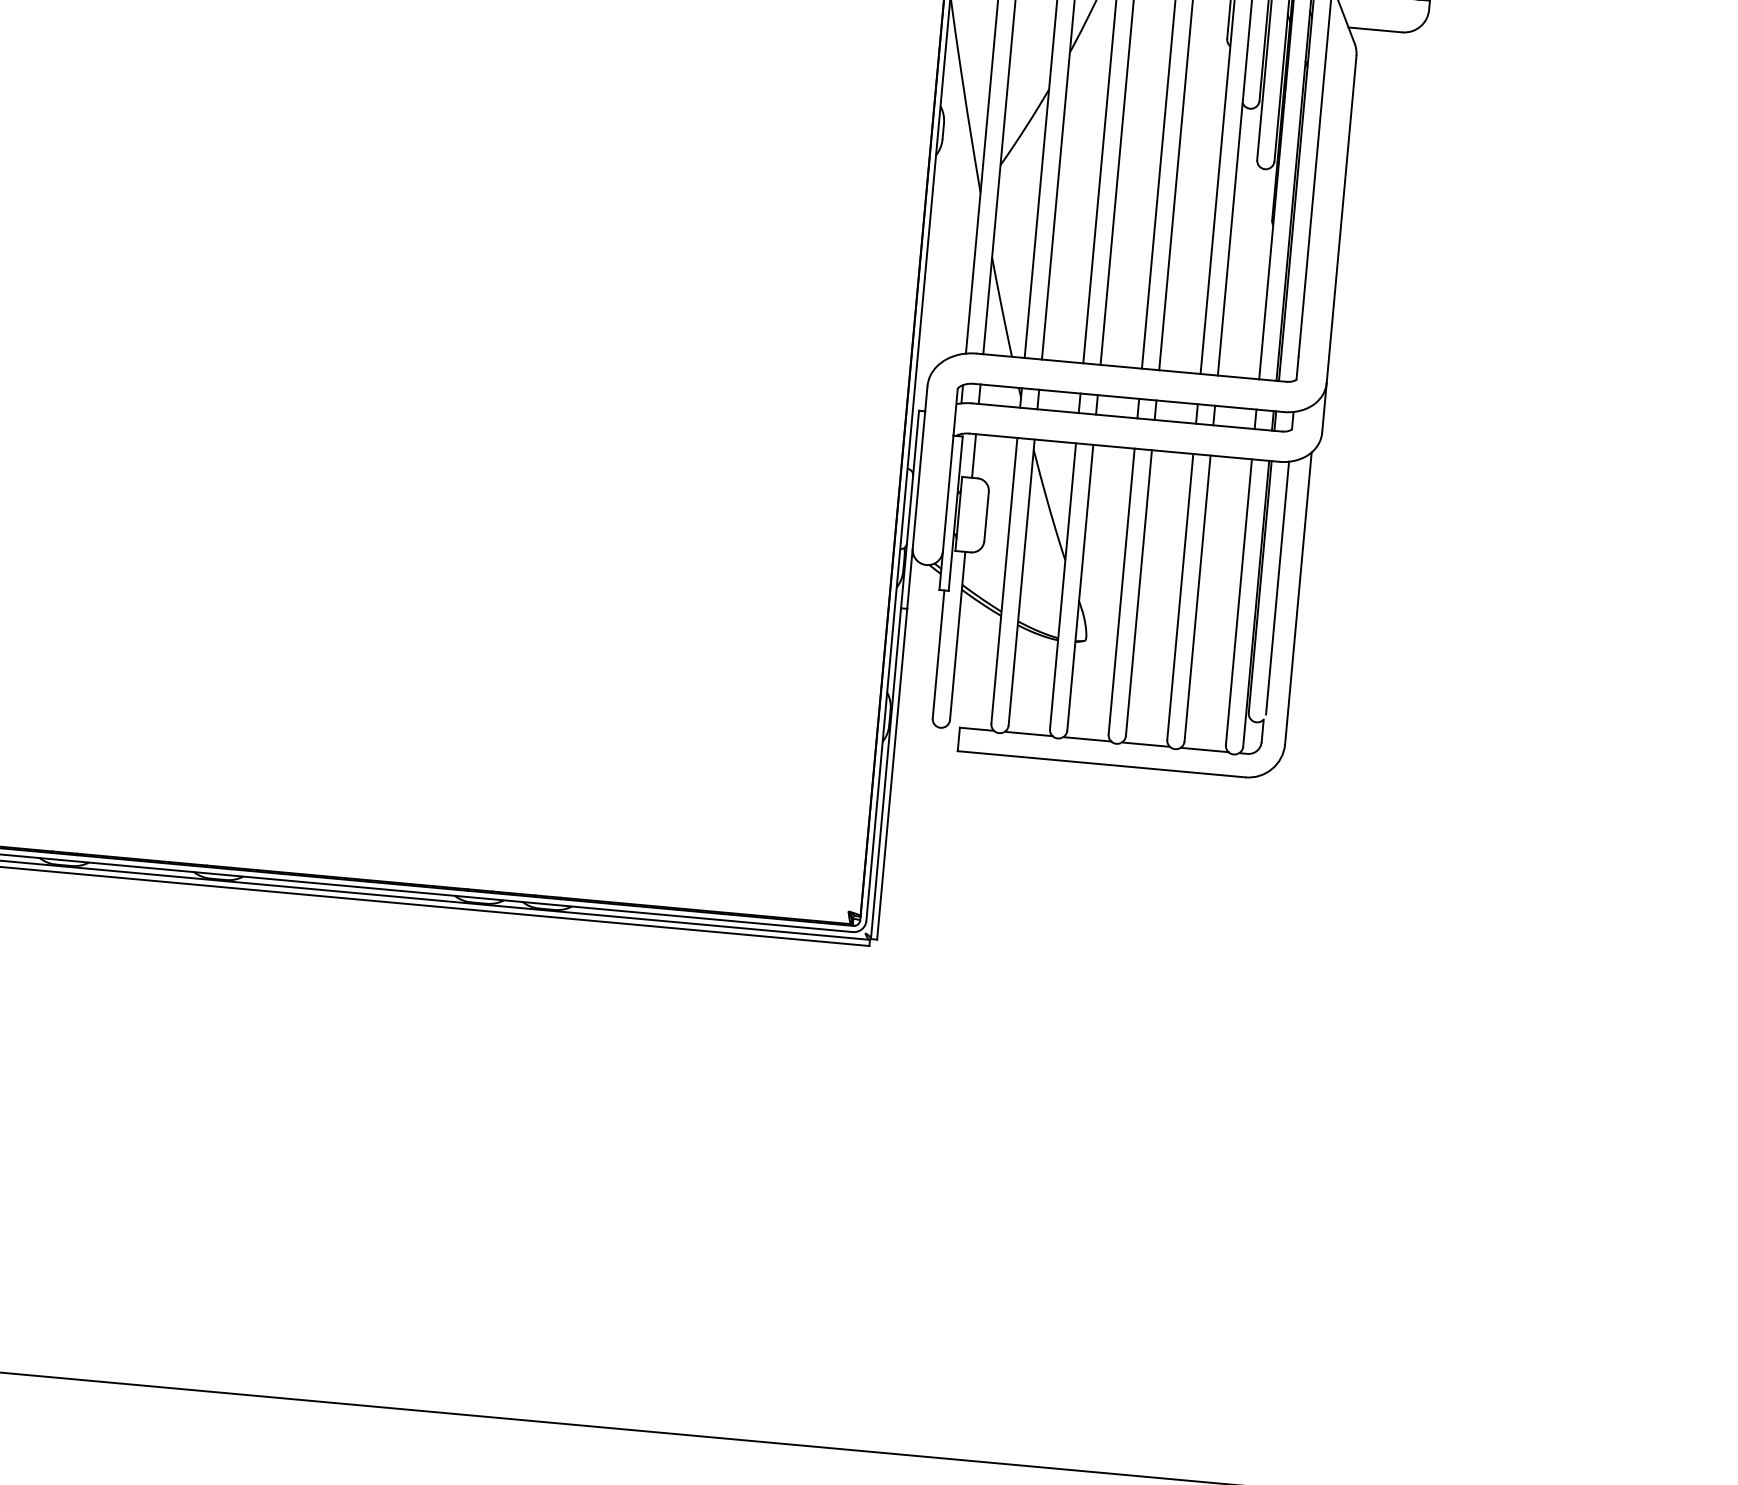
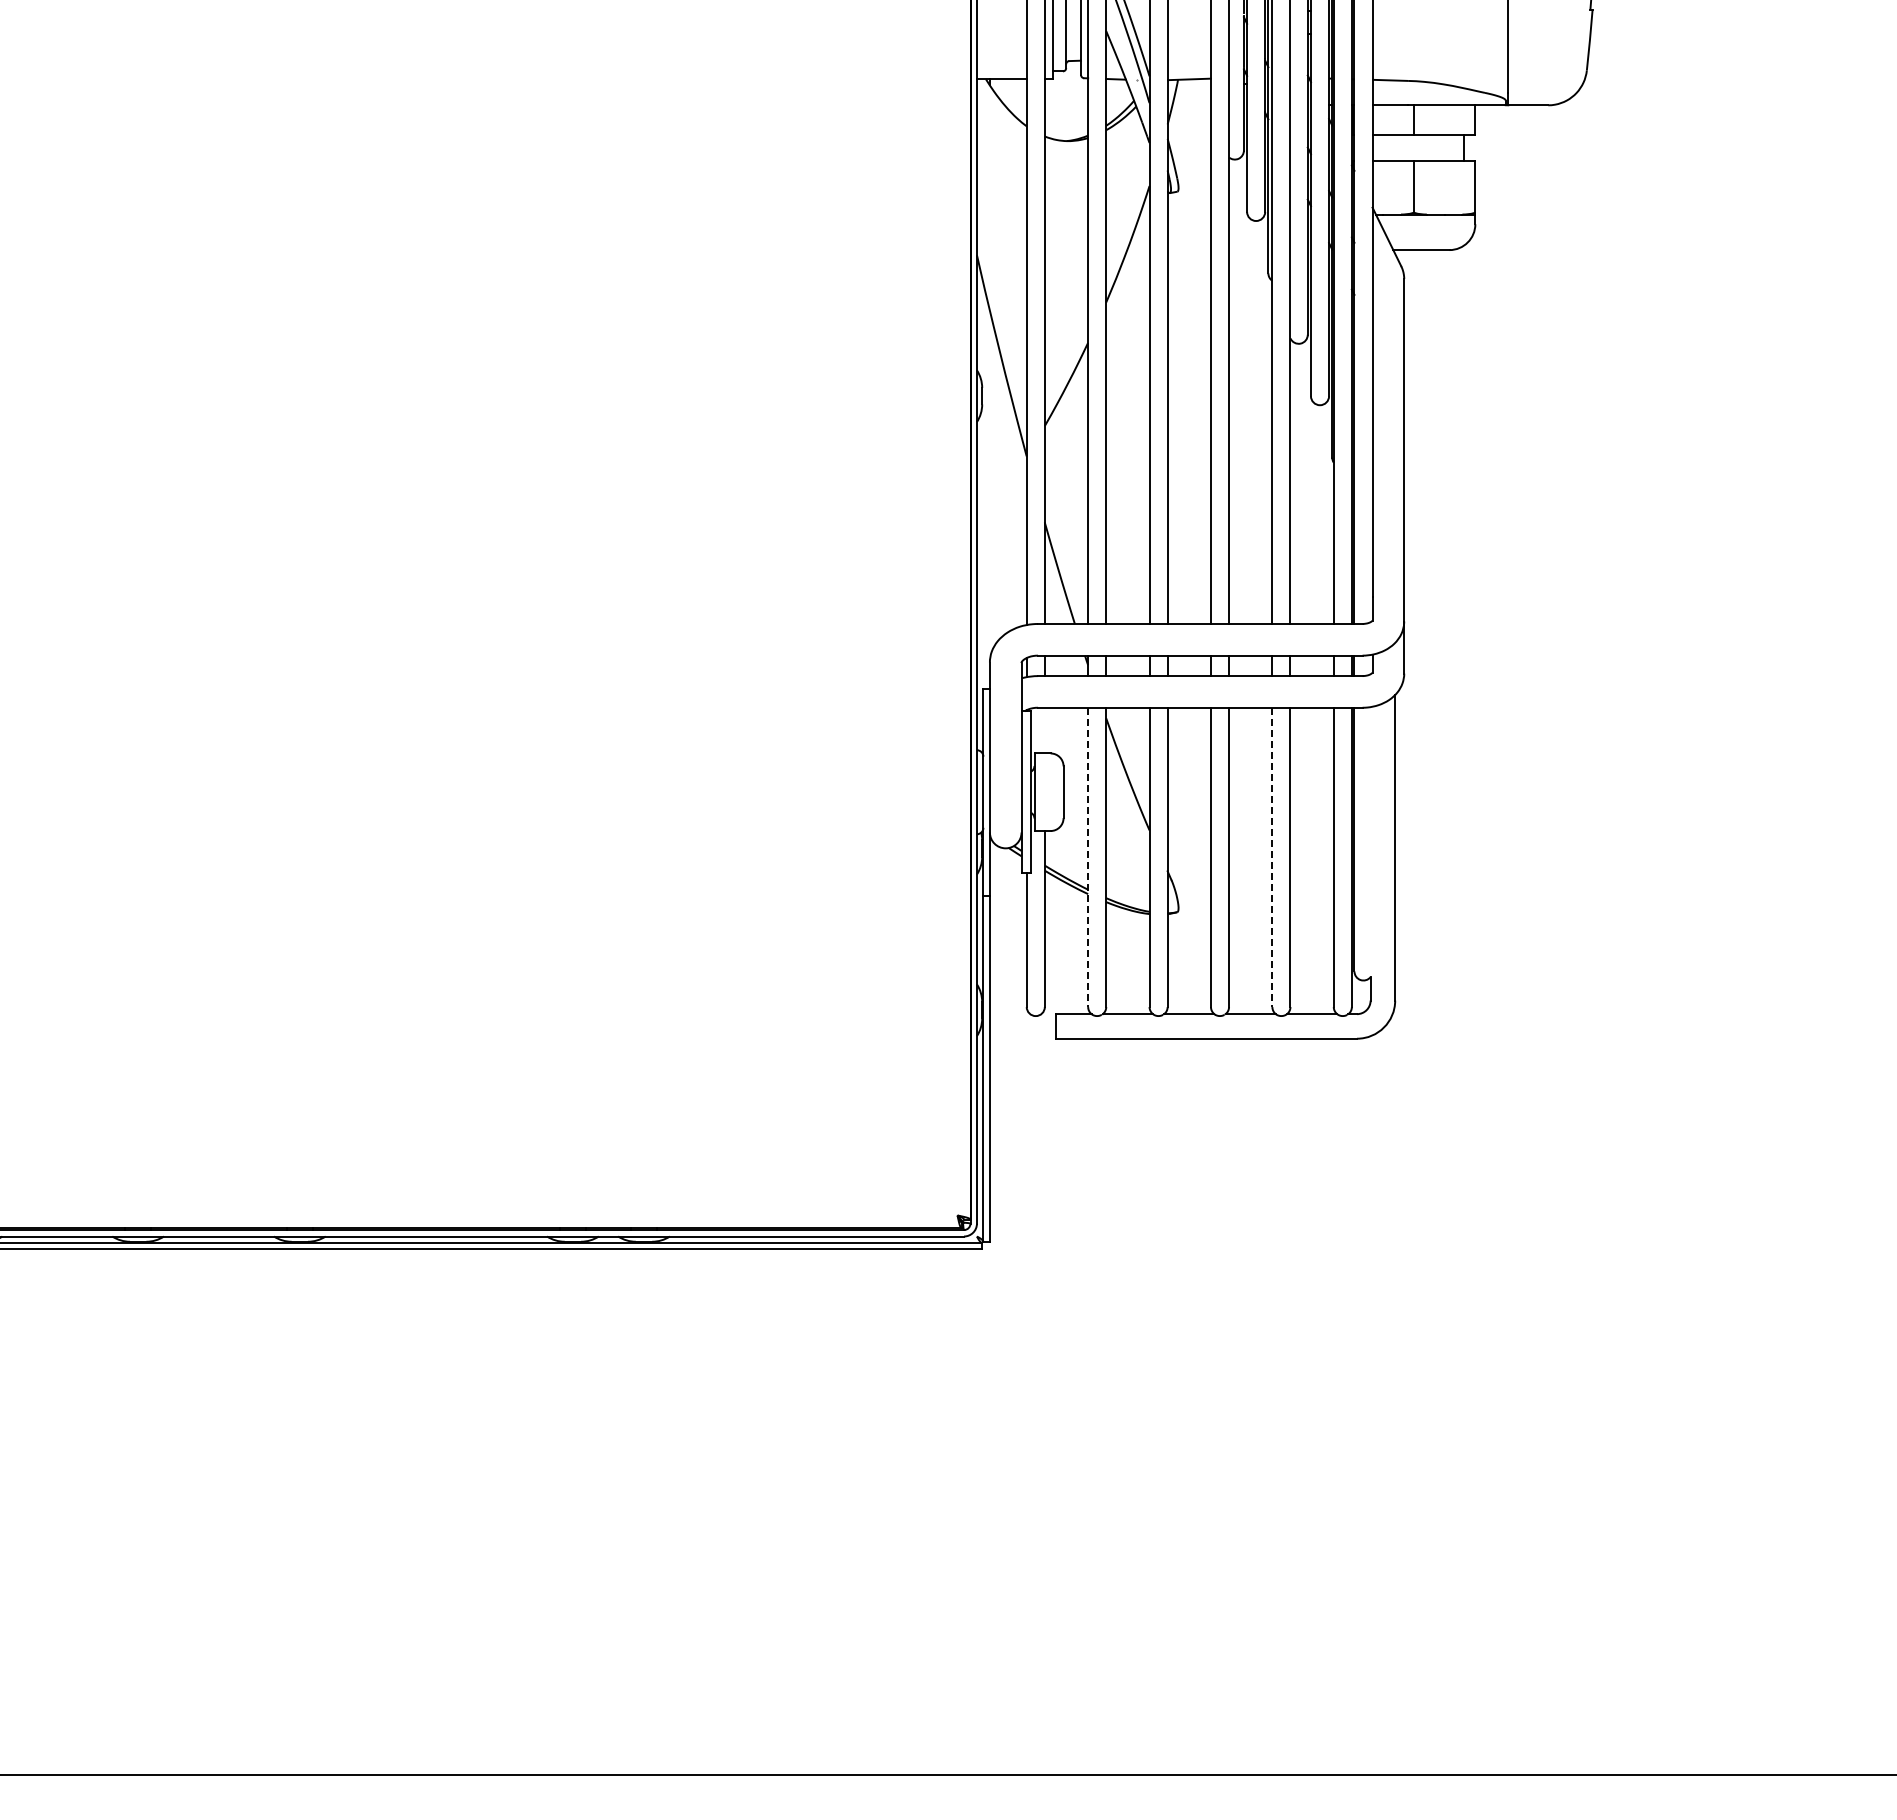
line: (973, 455) -> (1044, 730), removed
line: (1004, 580) -> (1088, 857), solid -> dashed
line: (1277, 587) -> (1372, 838), removed
line: (1180, 596) -> (1272, 857), solid -> dashed

